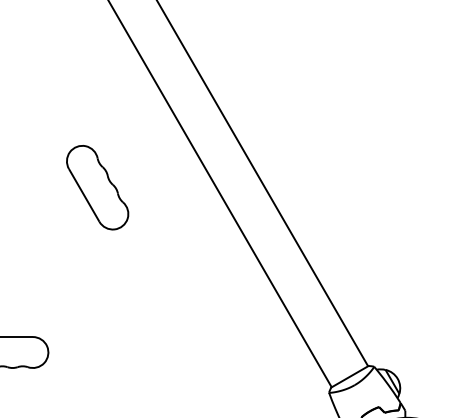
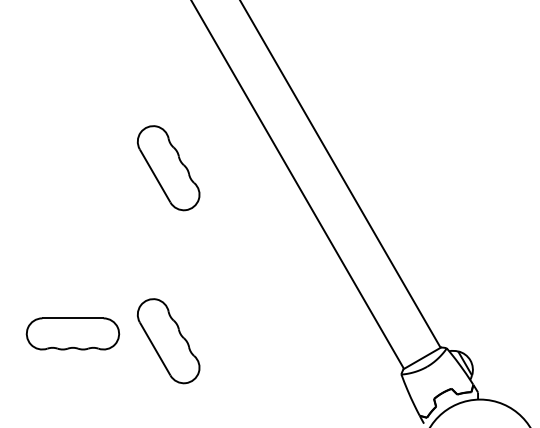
part: (97, 360) -> (168, 341), added

